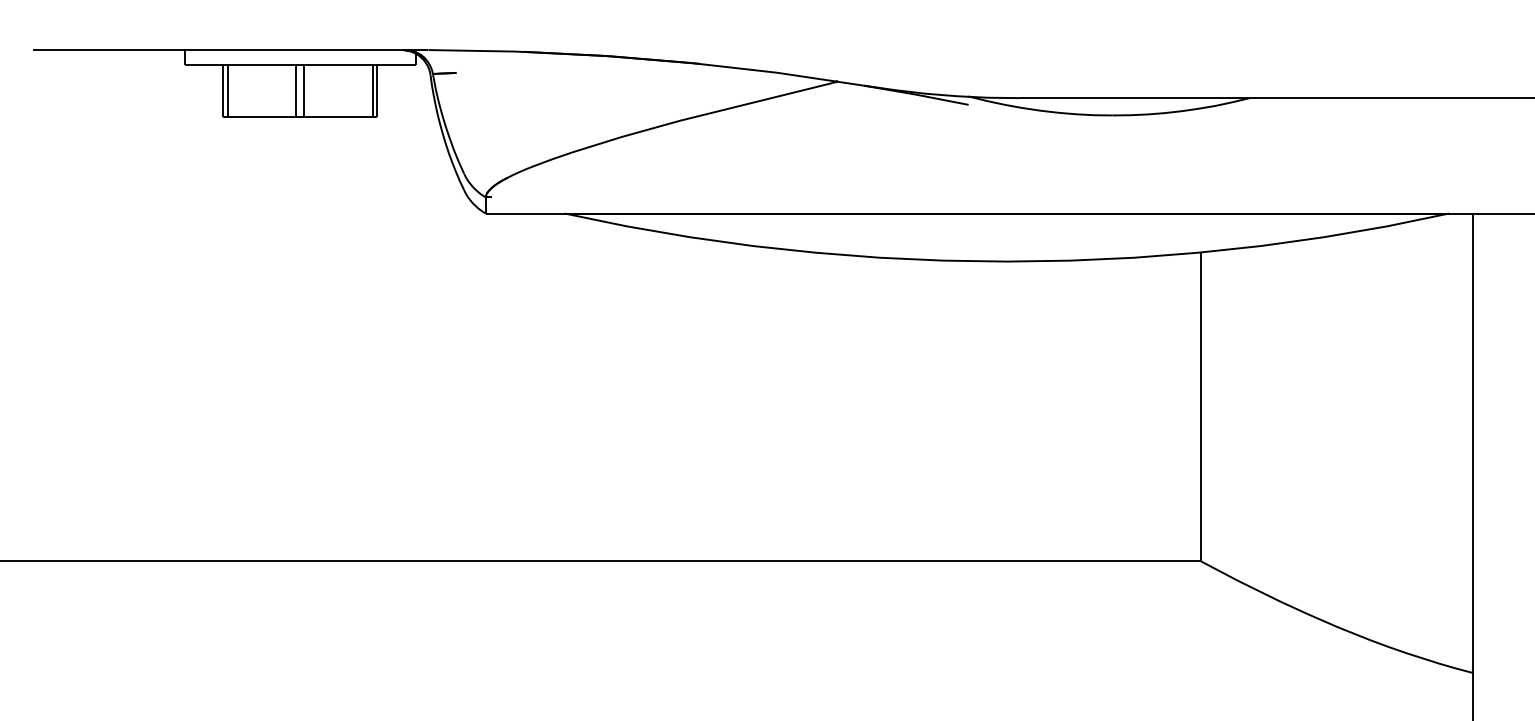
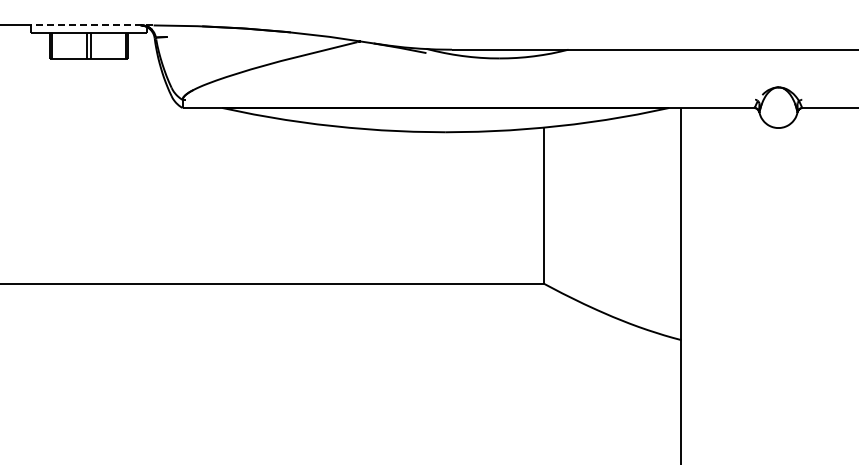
line: (301, 50) -> (89, 25), solid -> dashed

